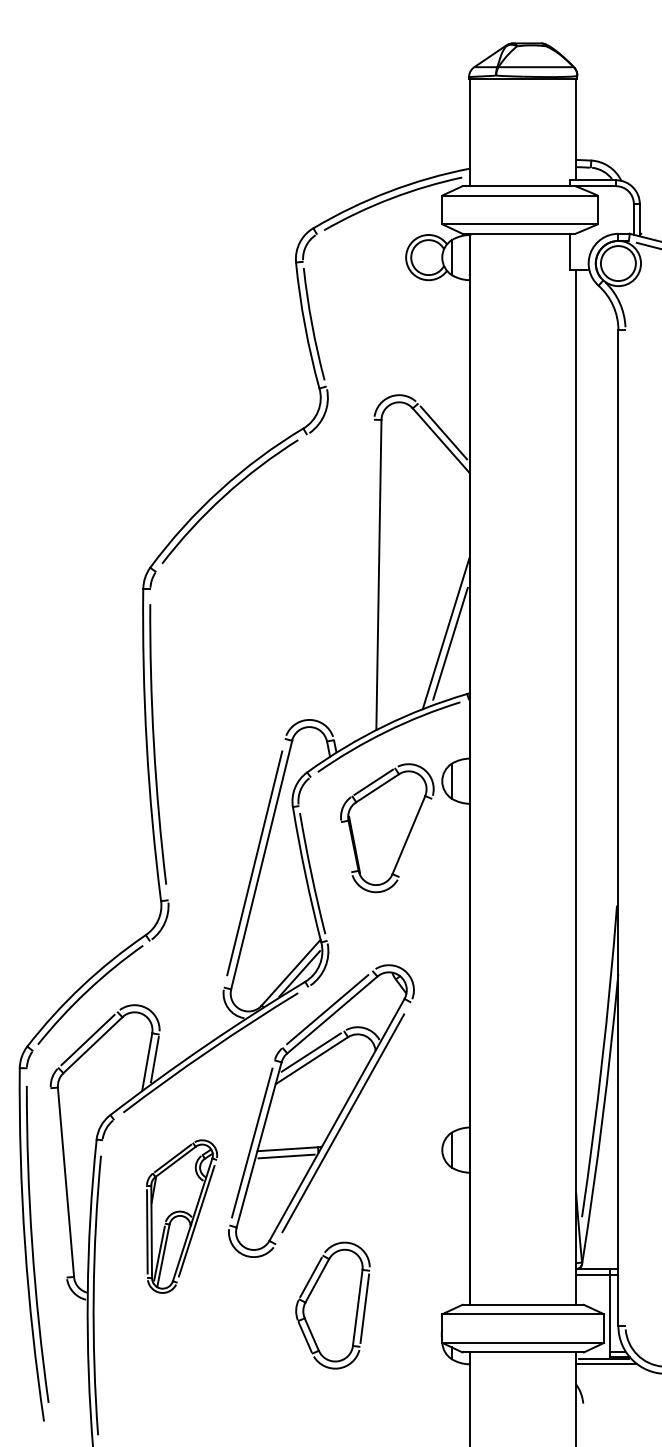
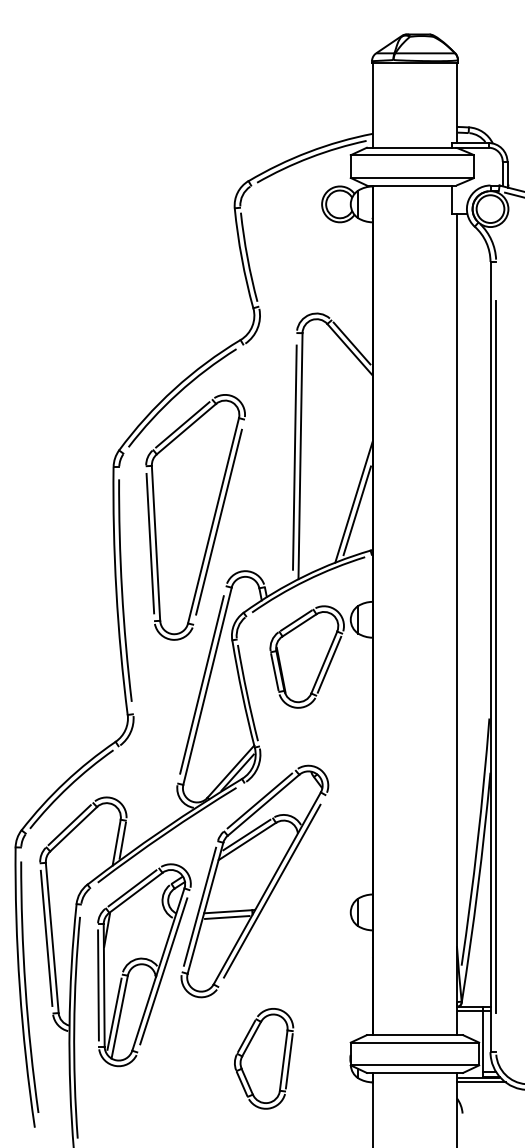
line: (371, 576) -> (294, 457), added
part: (246, 651) -> (195, 516), added
line: (625, 827) -> (496, 656), added
line: (415, 837) -> (329, 664), added
line: (346, 846) -> (274, 671), added
line: (58, 1182) -> (46, 938), added
part: (181, 1216) -> (143, 965), size x1.67
part: (332, 1305) -> (263, 1058), moved

